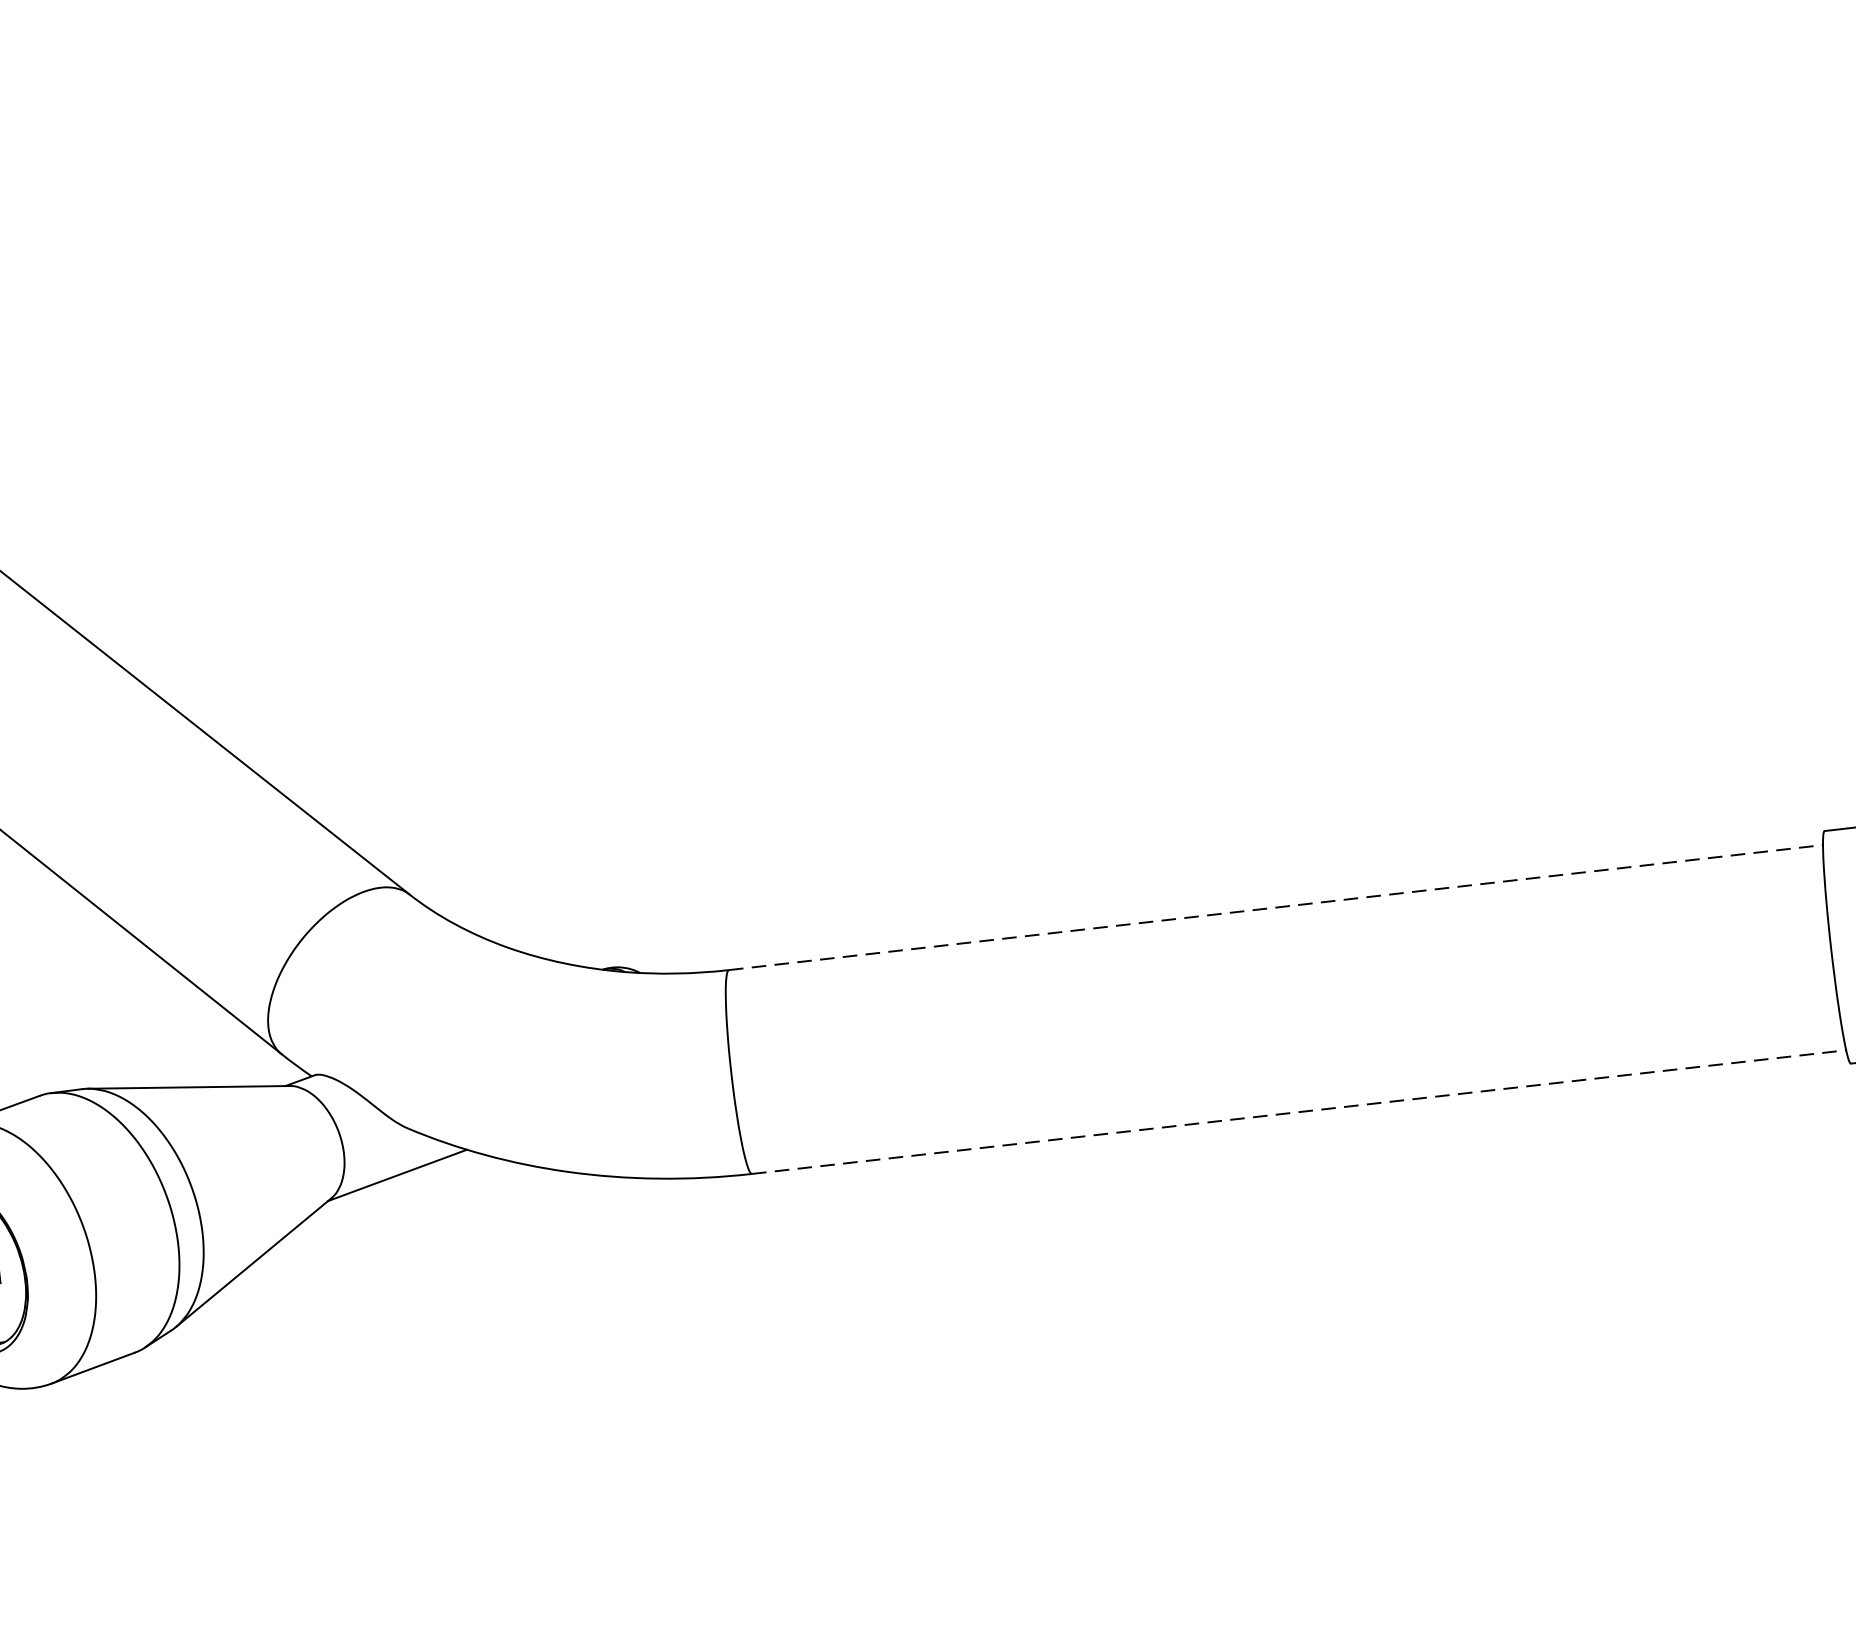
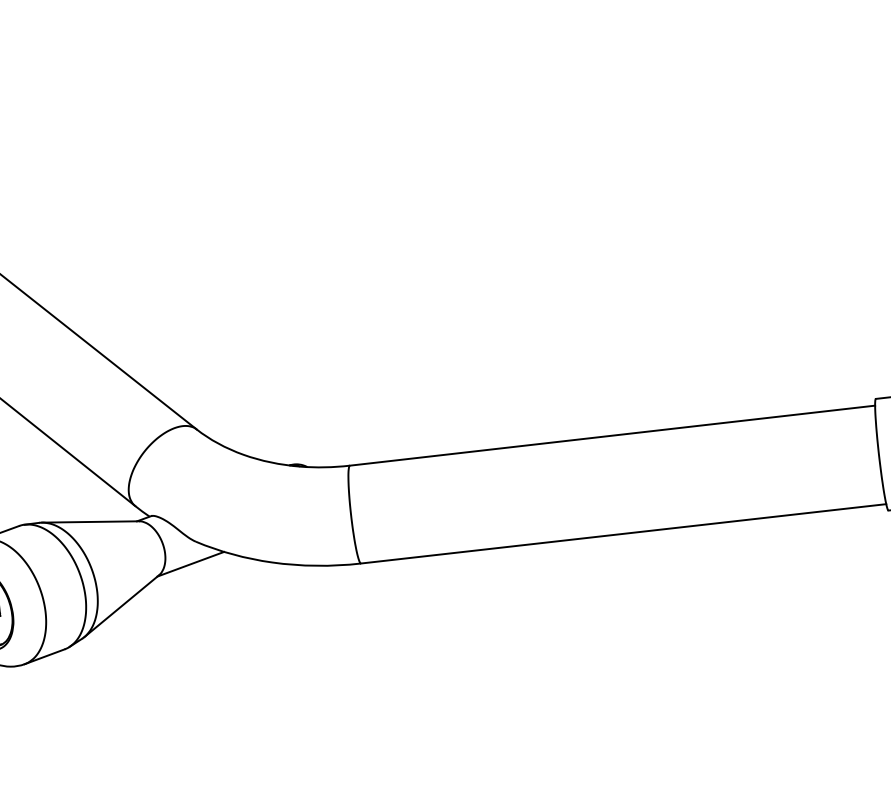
line: (1277, 907) -> (613, 435), dashed -> solid
line: (1300, 1111) -> (624, 533), dashed -> solid

